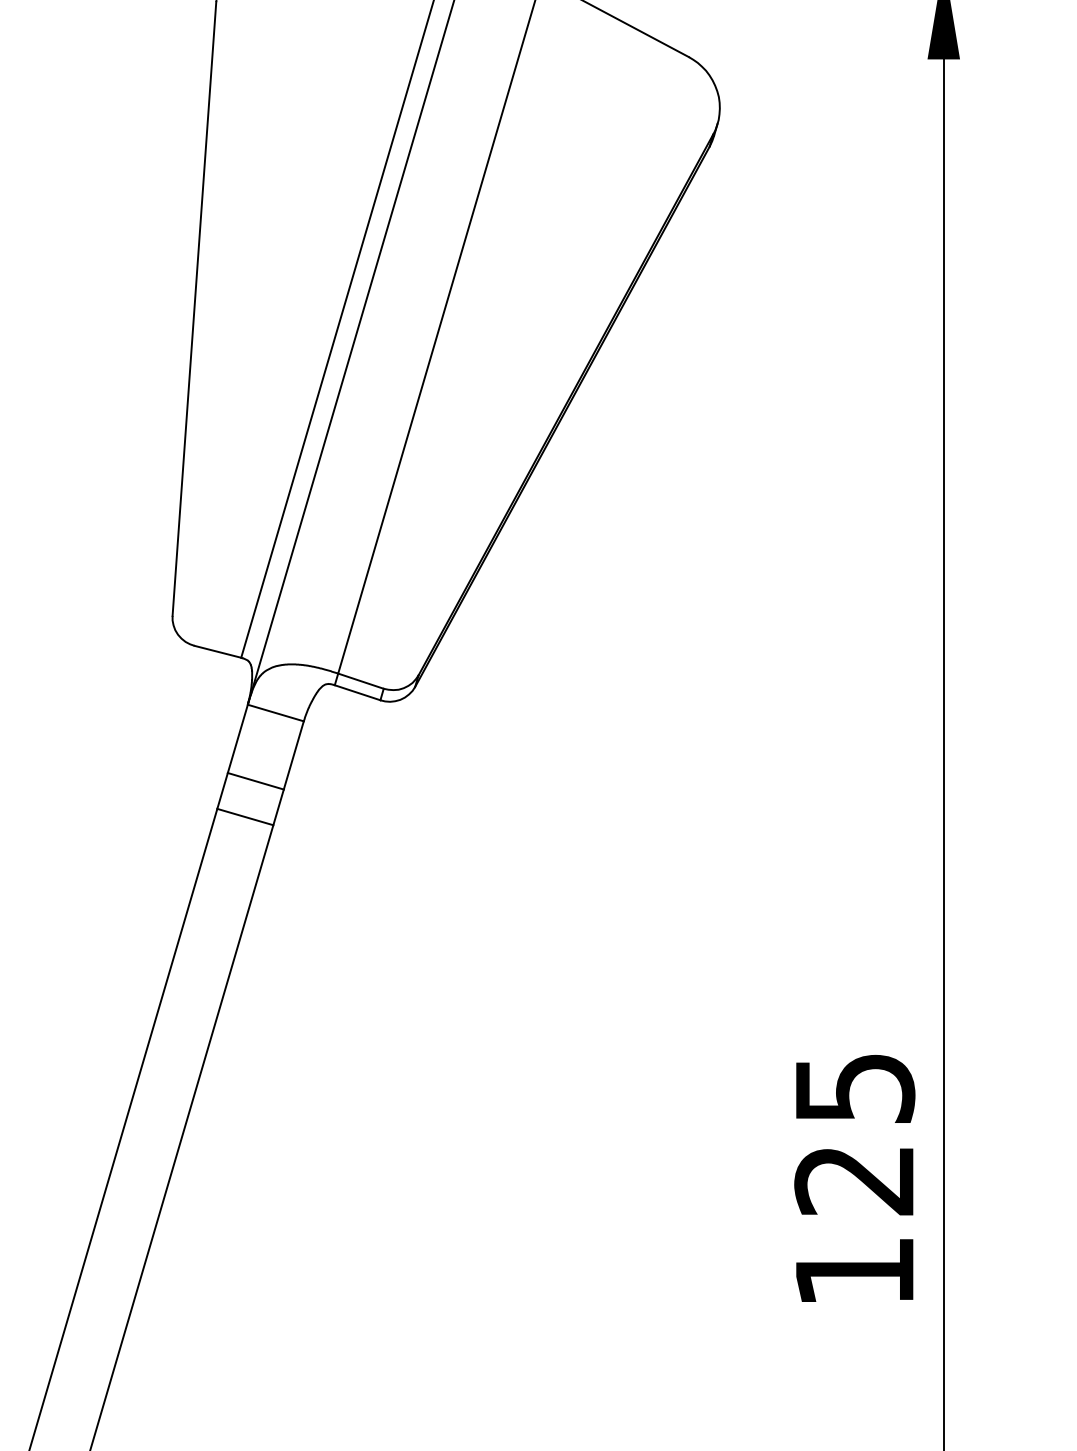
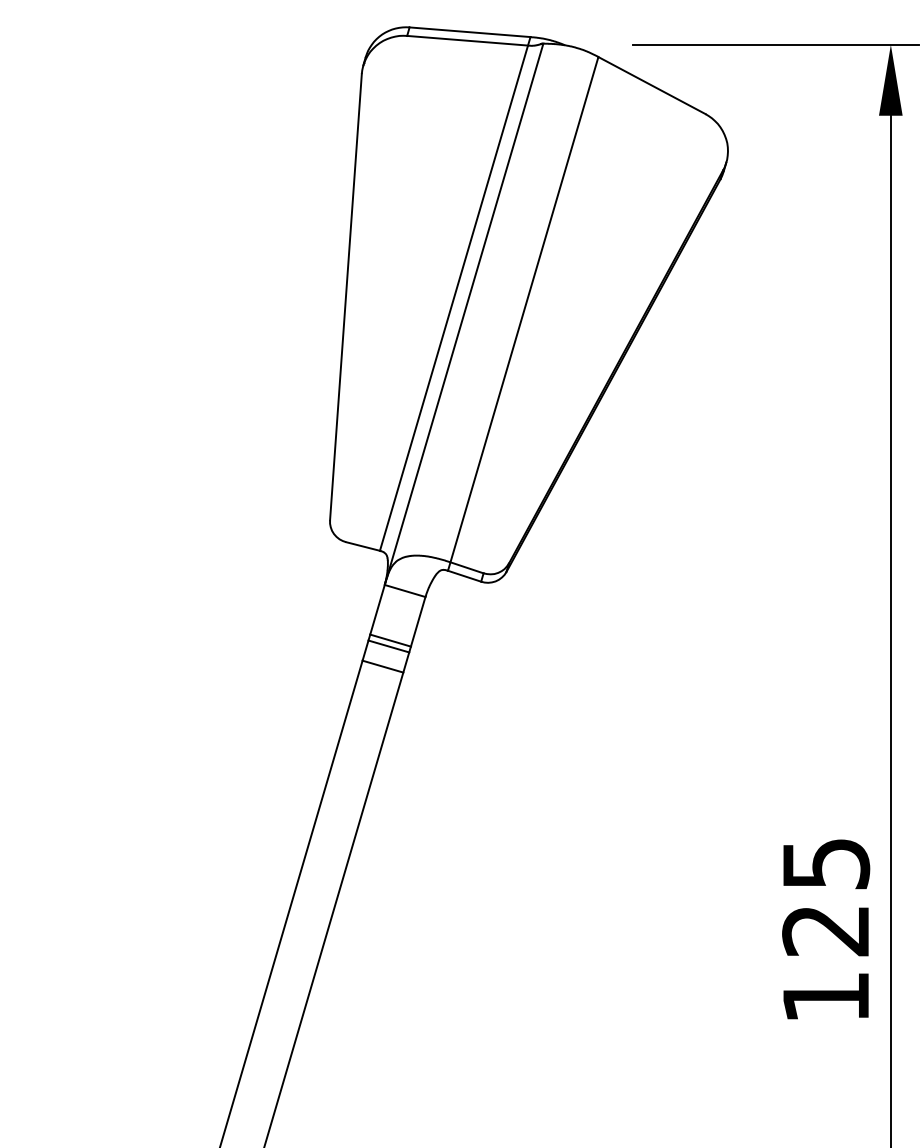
line: (252, 789) -> (388, 646), added

